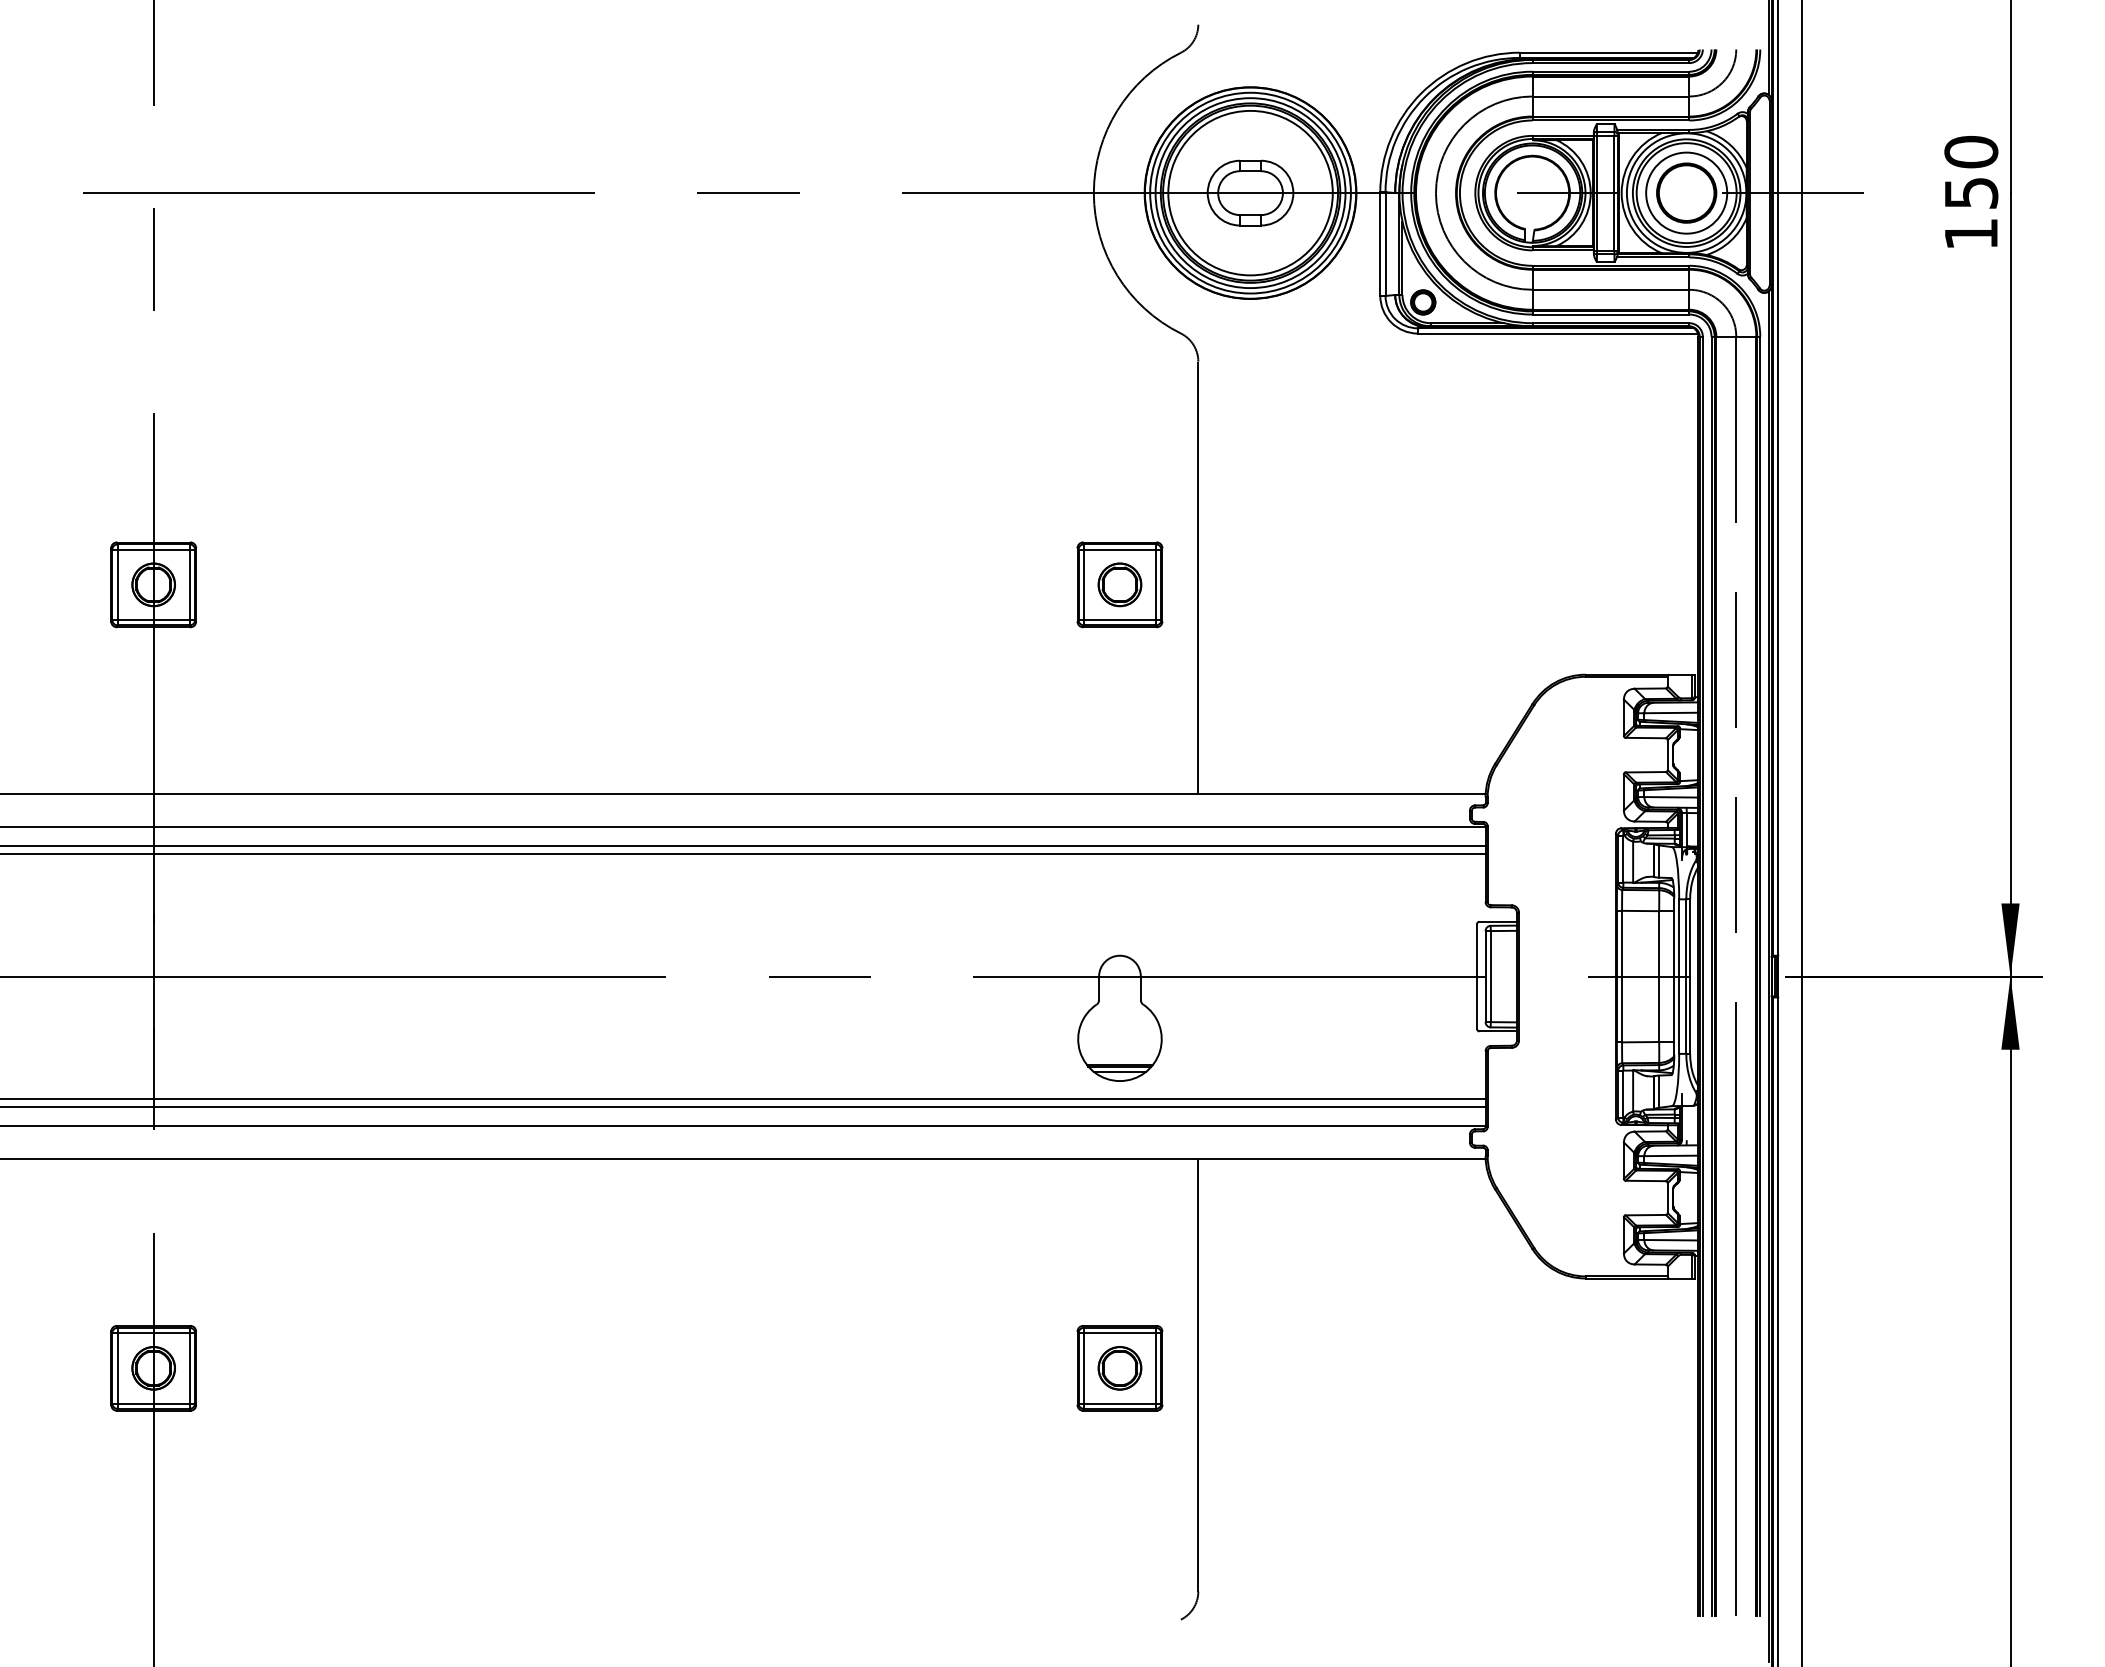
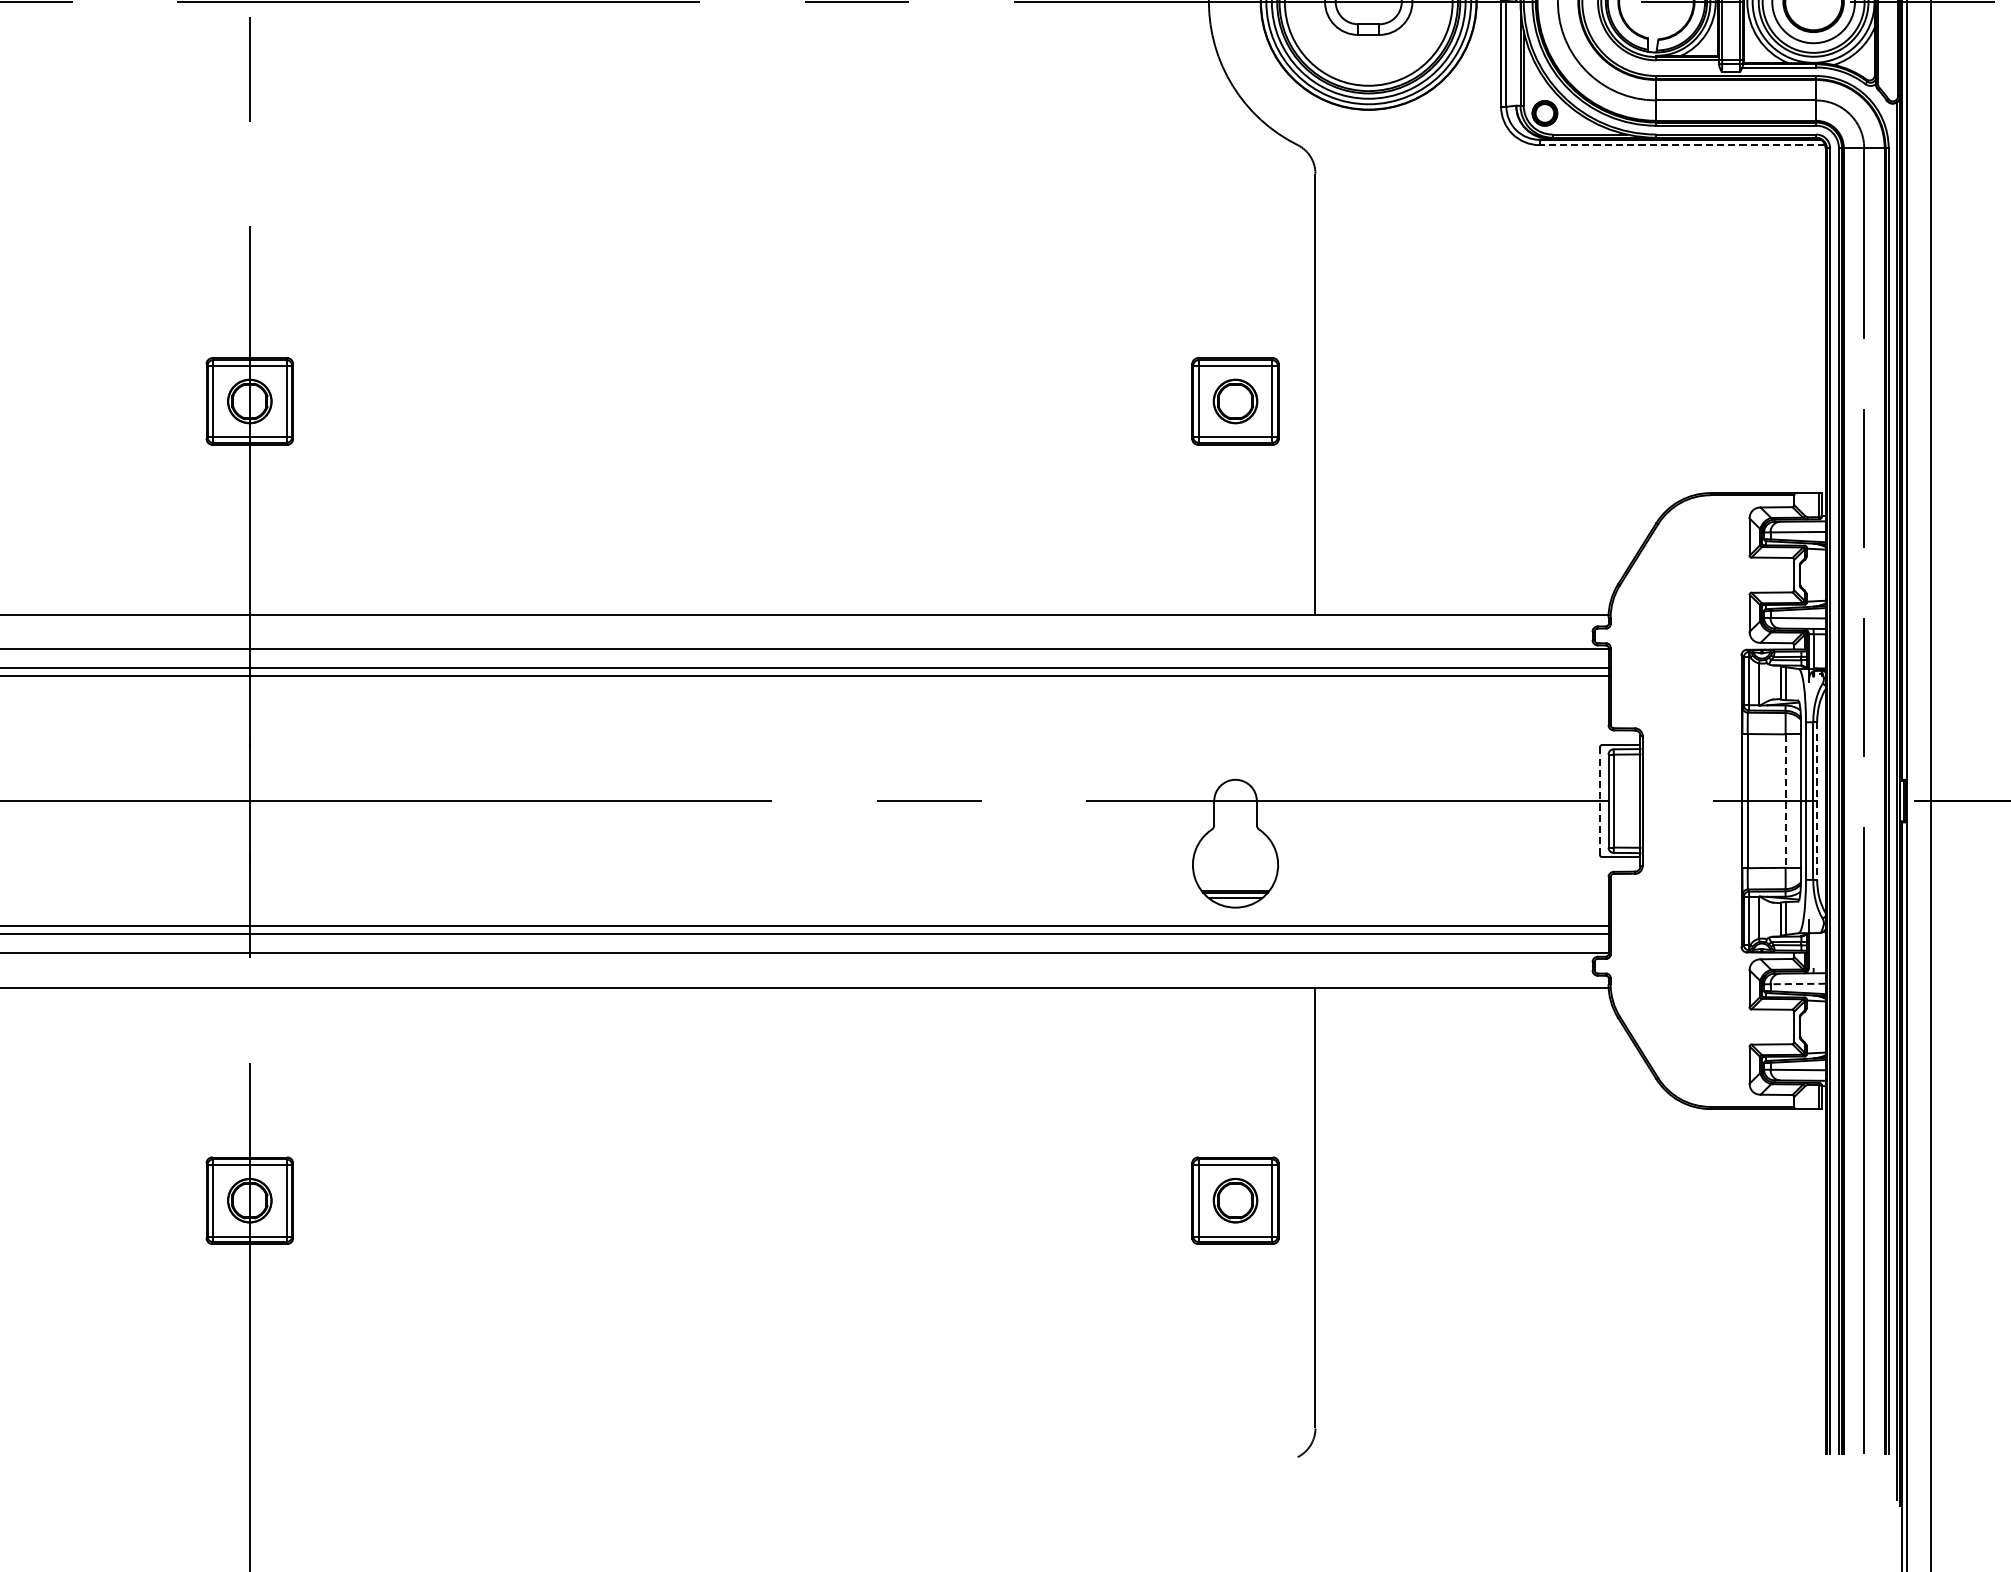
line: (1557, 333) -> (1681, 145), solid -> dashed
line: (1477, 976) -> (1600, 800), solid -> dashed
line: (1659, 977) -> (1785, 802), solid -> dashed
line: (1690, 977) -> (1817, 802), solid -> dashed
line: (1671, 1155) -> (1798, 983), solid -> dashed

